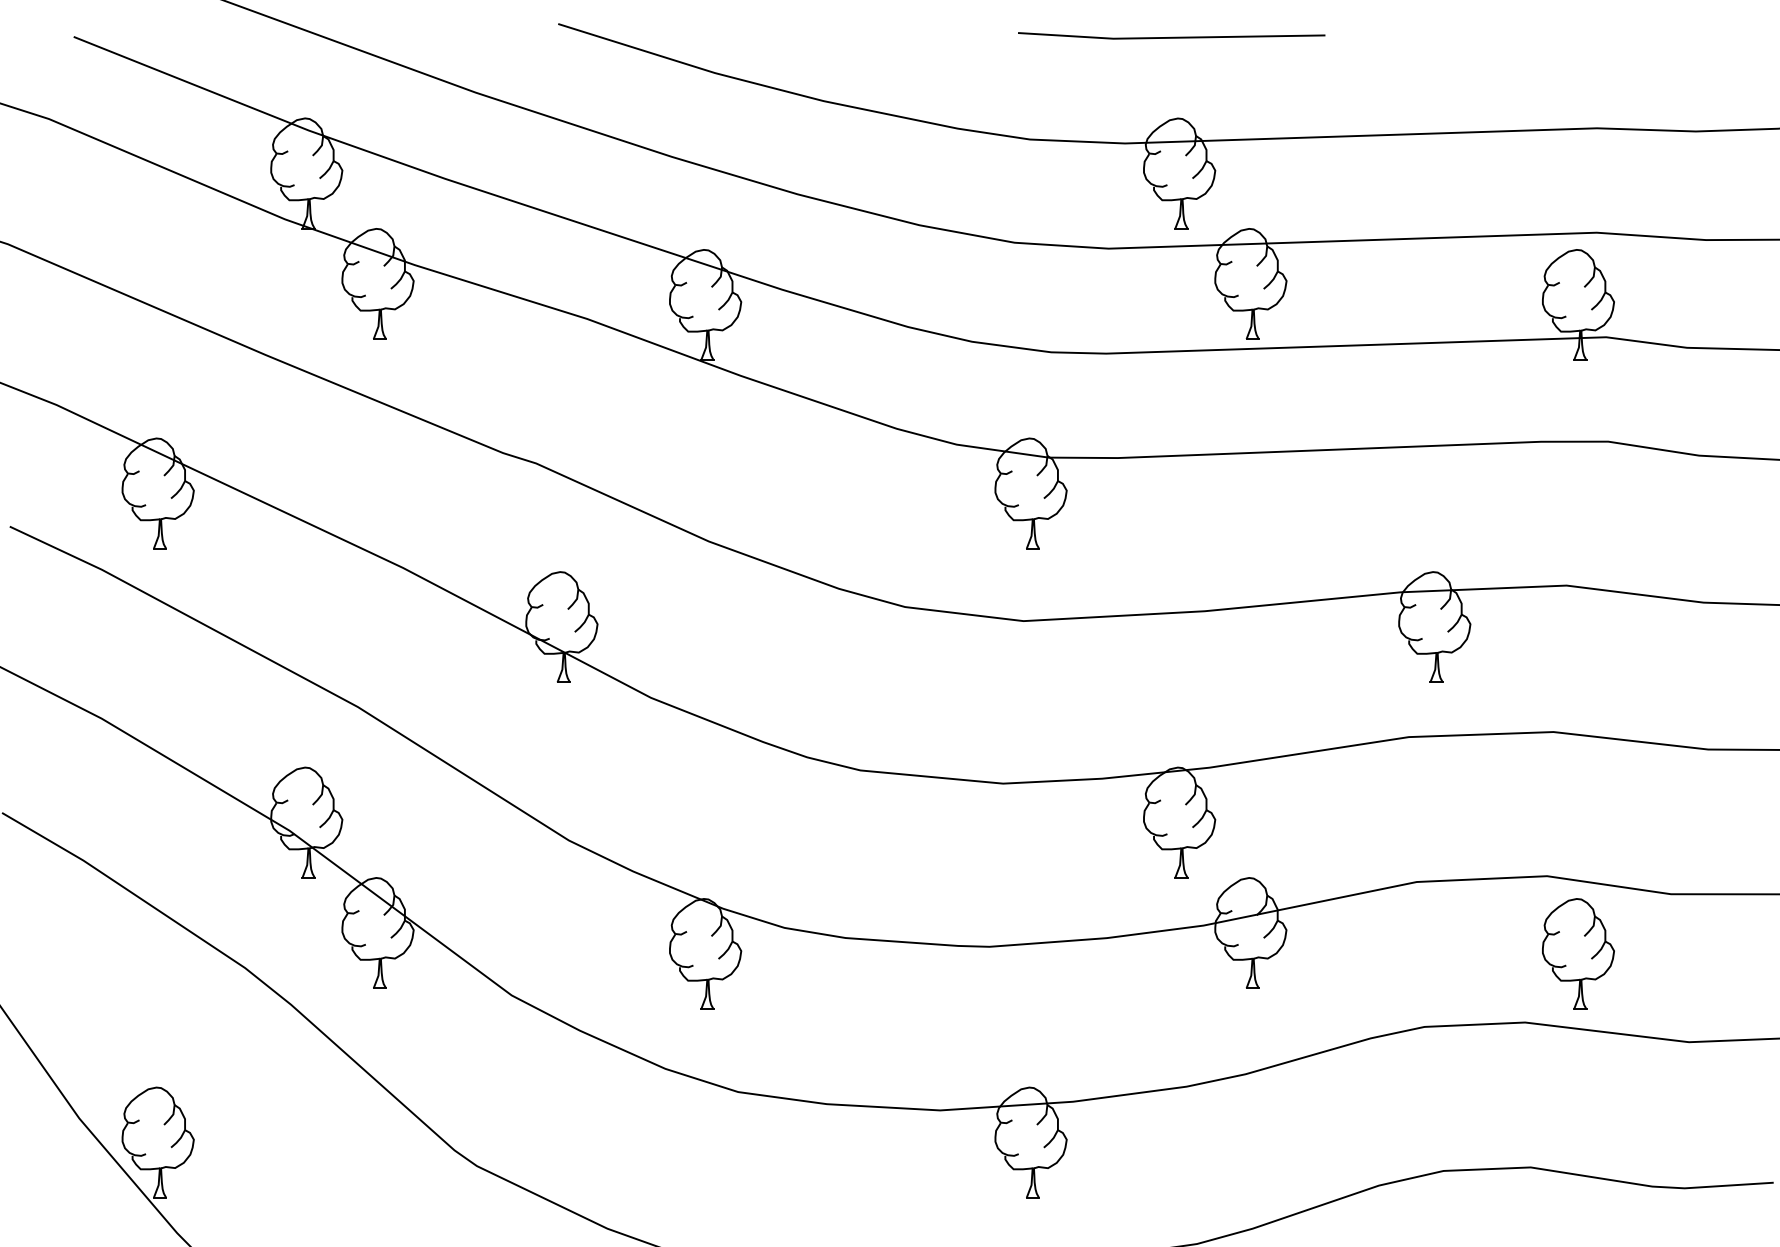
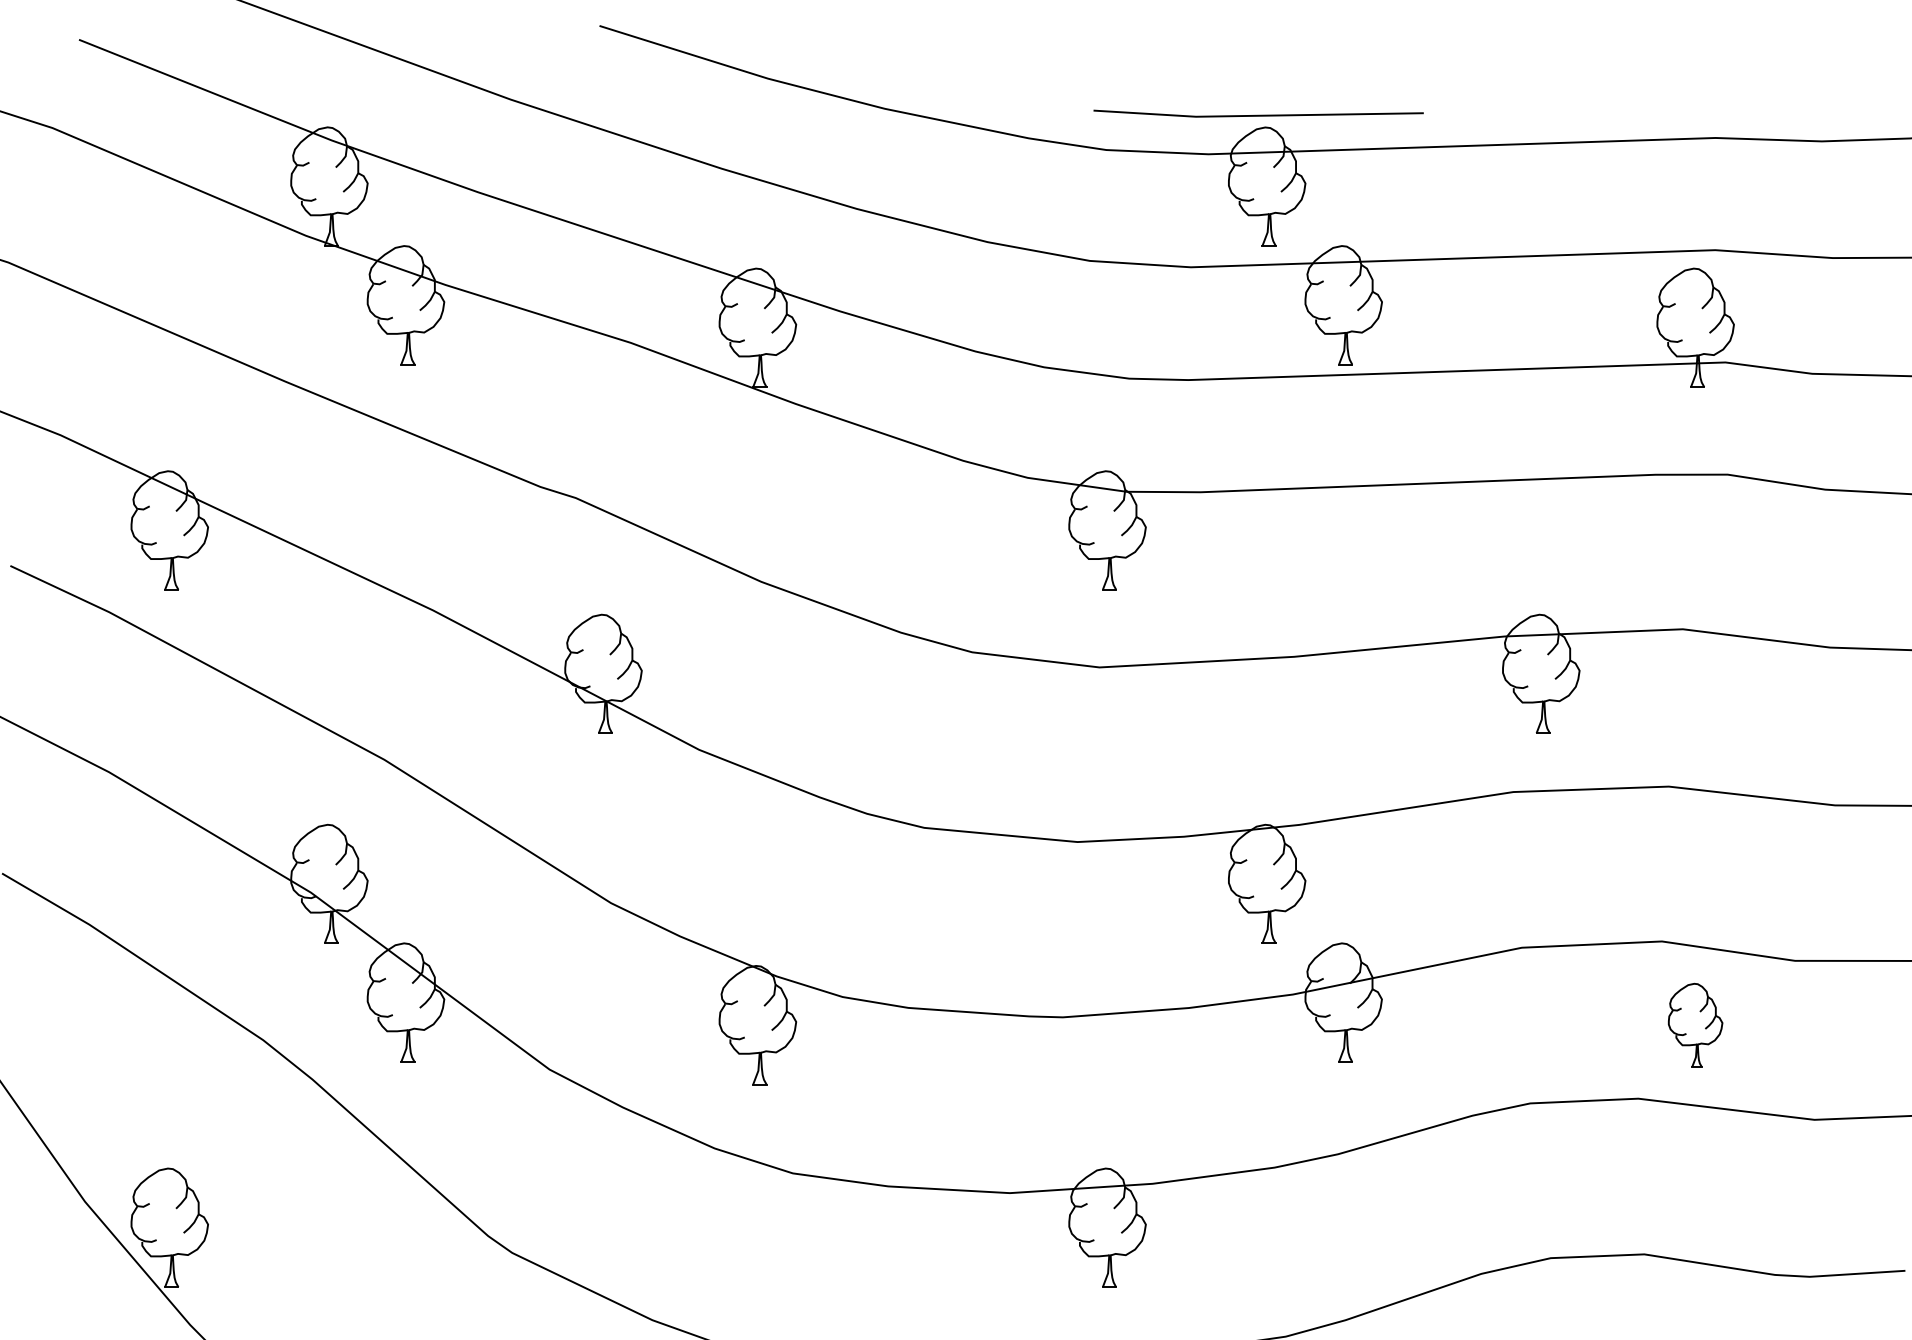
line: (1171, 36) -> (1258, 114), moved
part: (1578, 954) -> (1695, 1025), size x0.7

